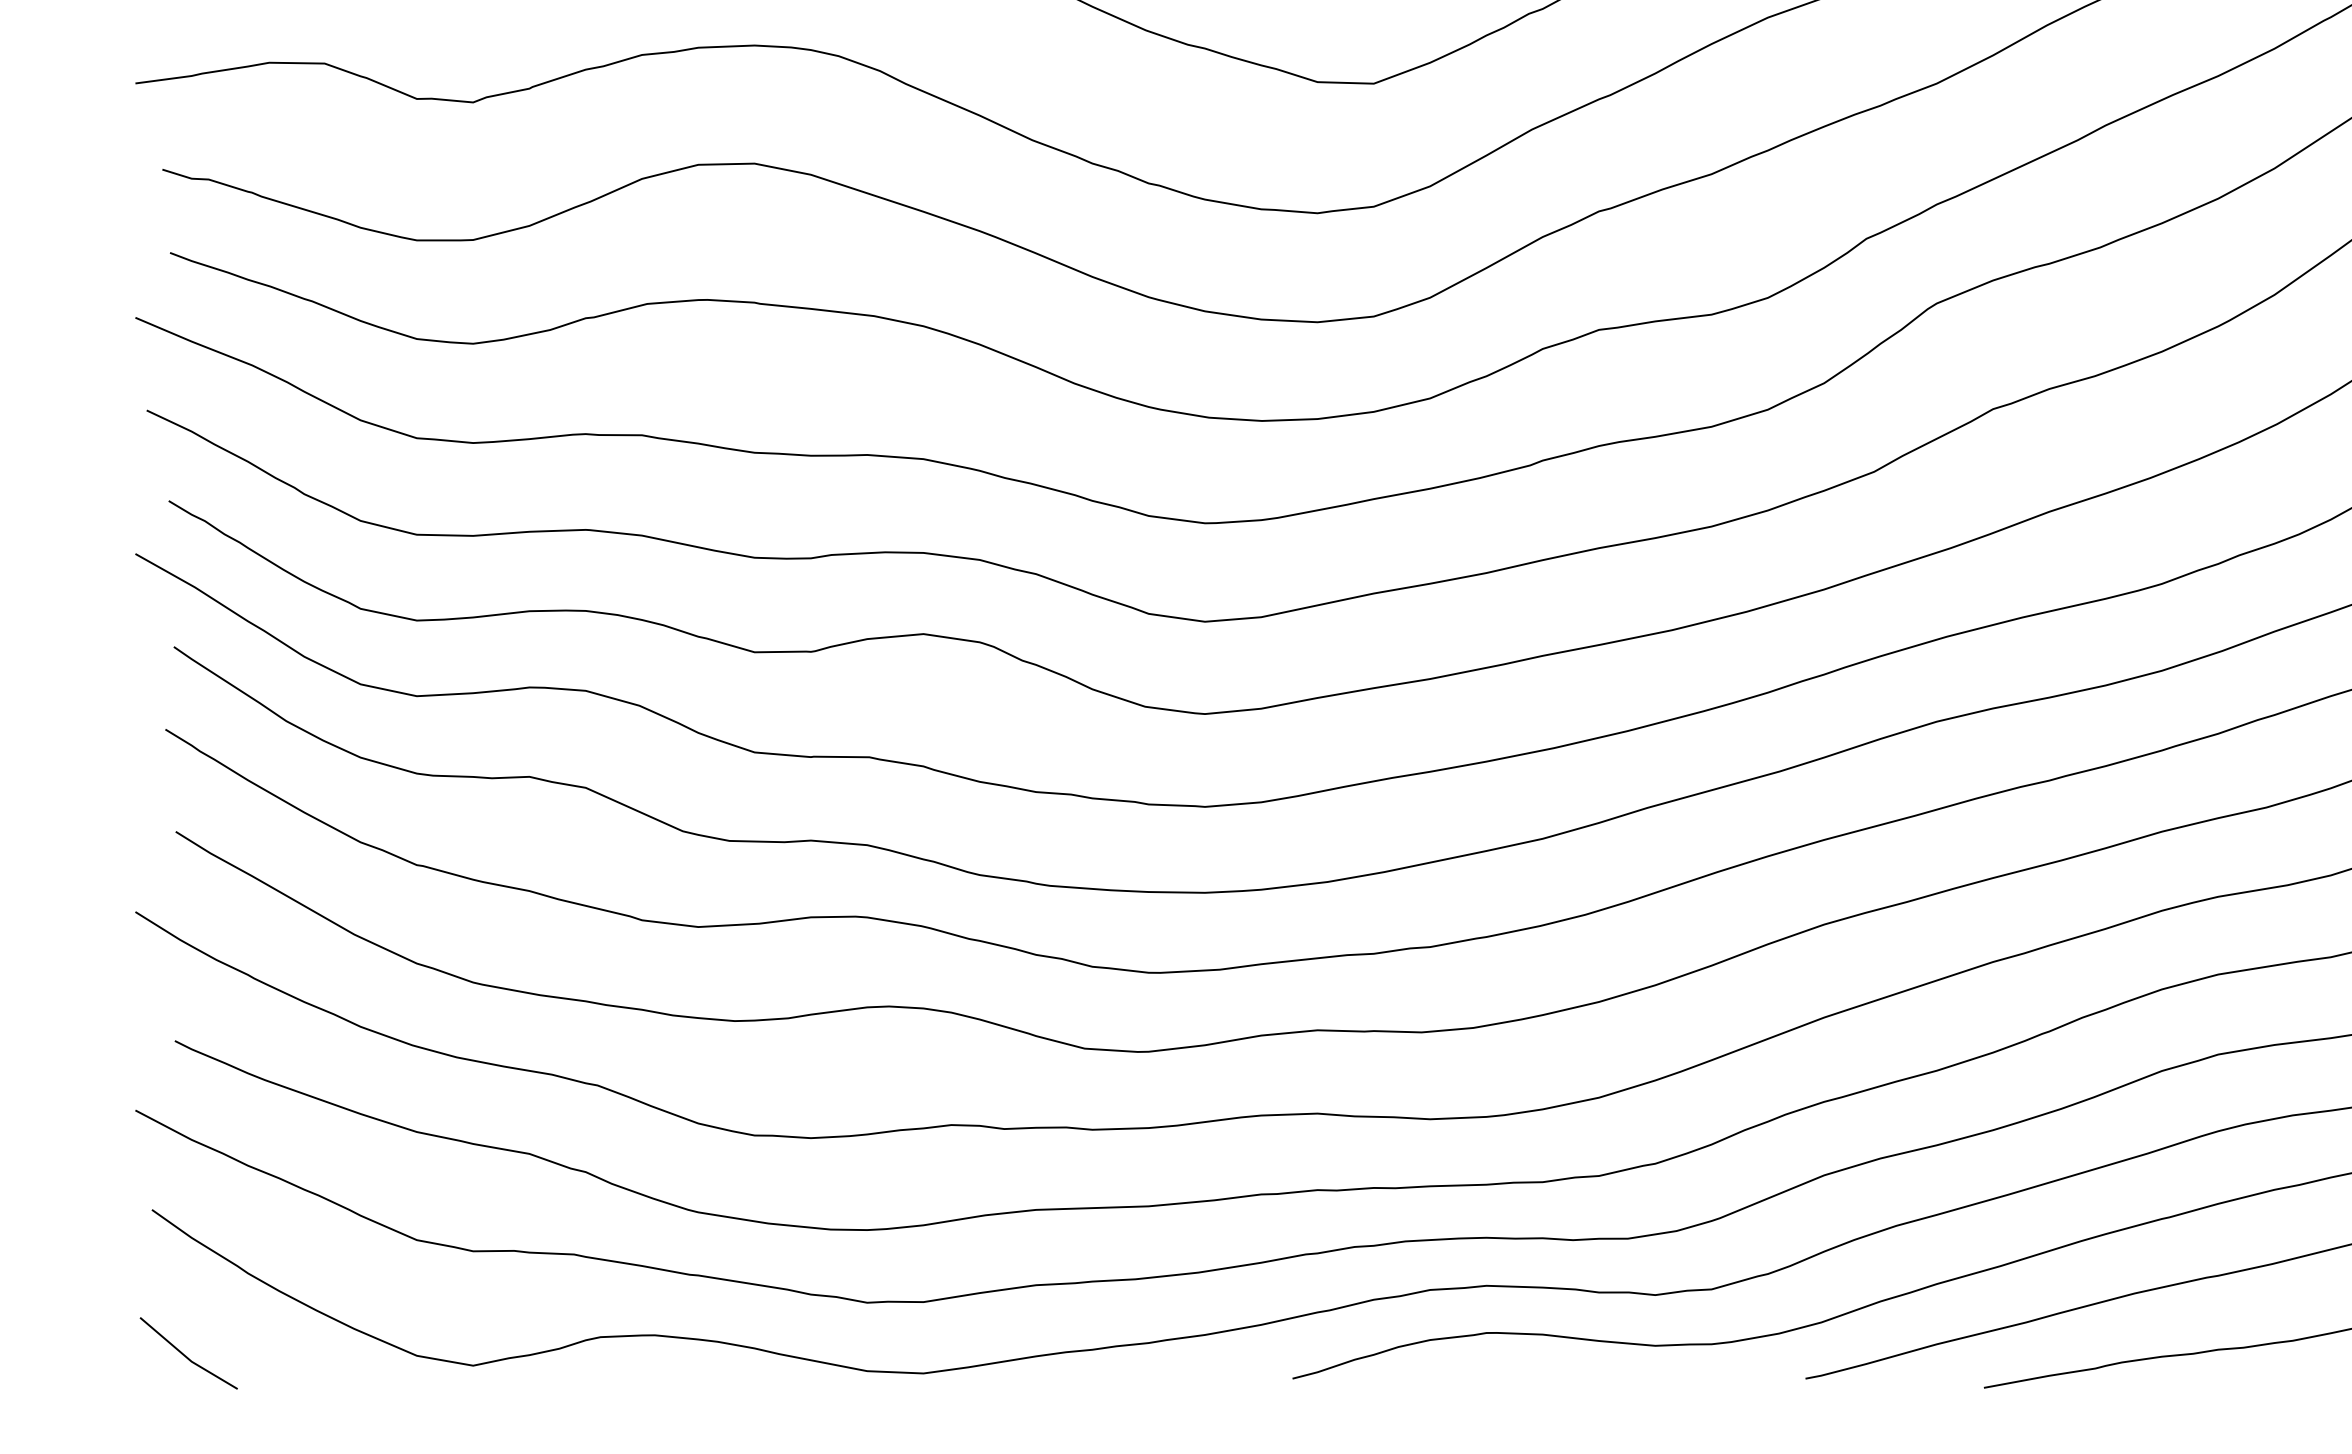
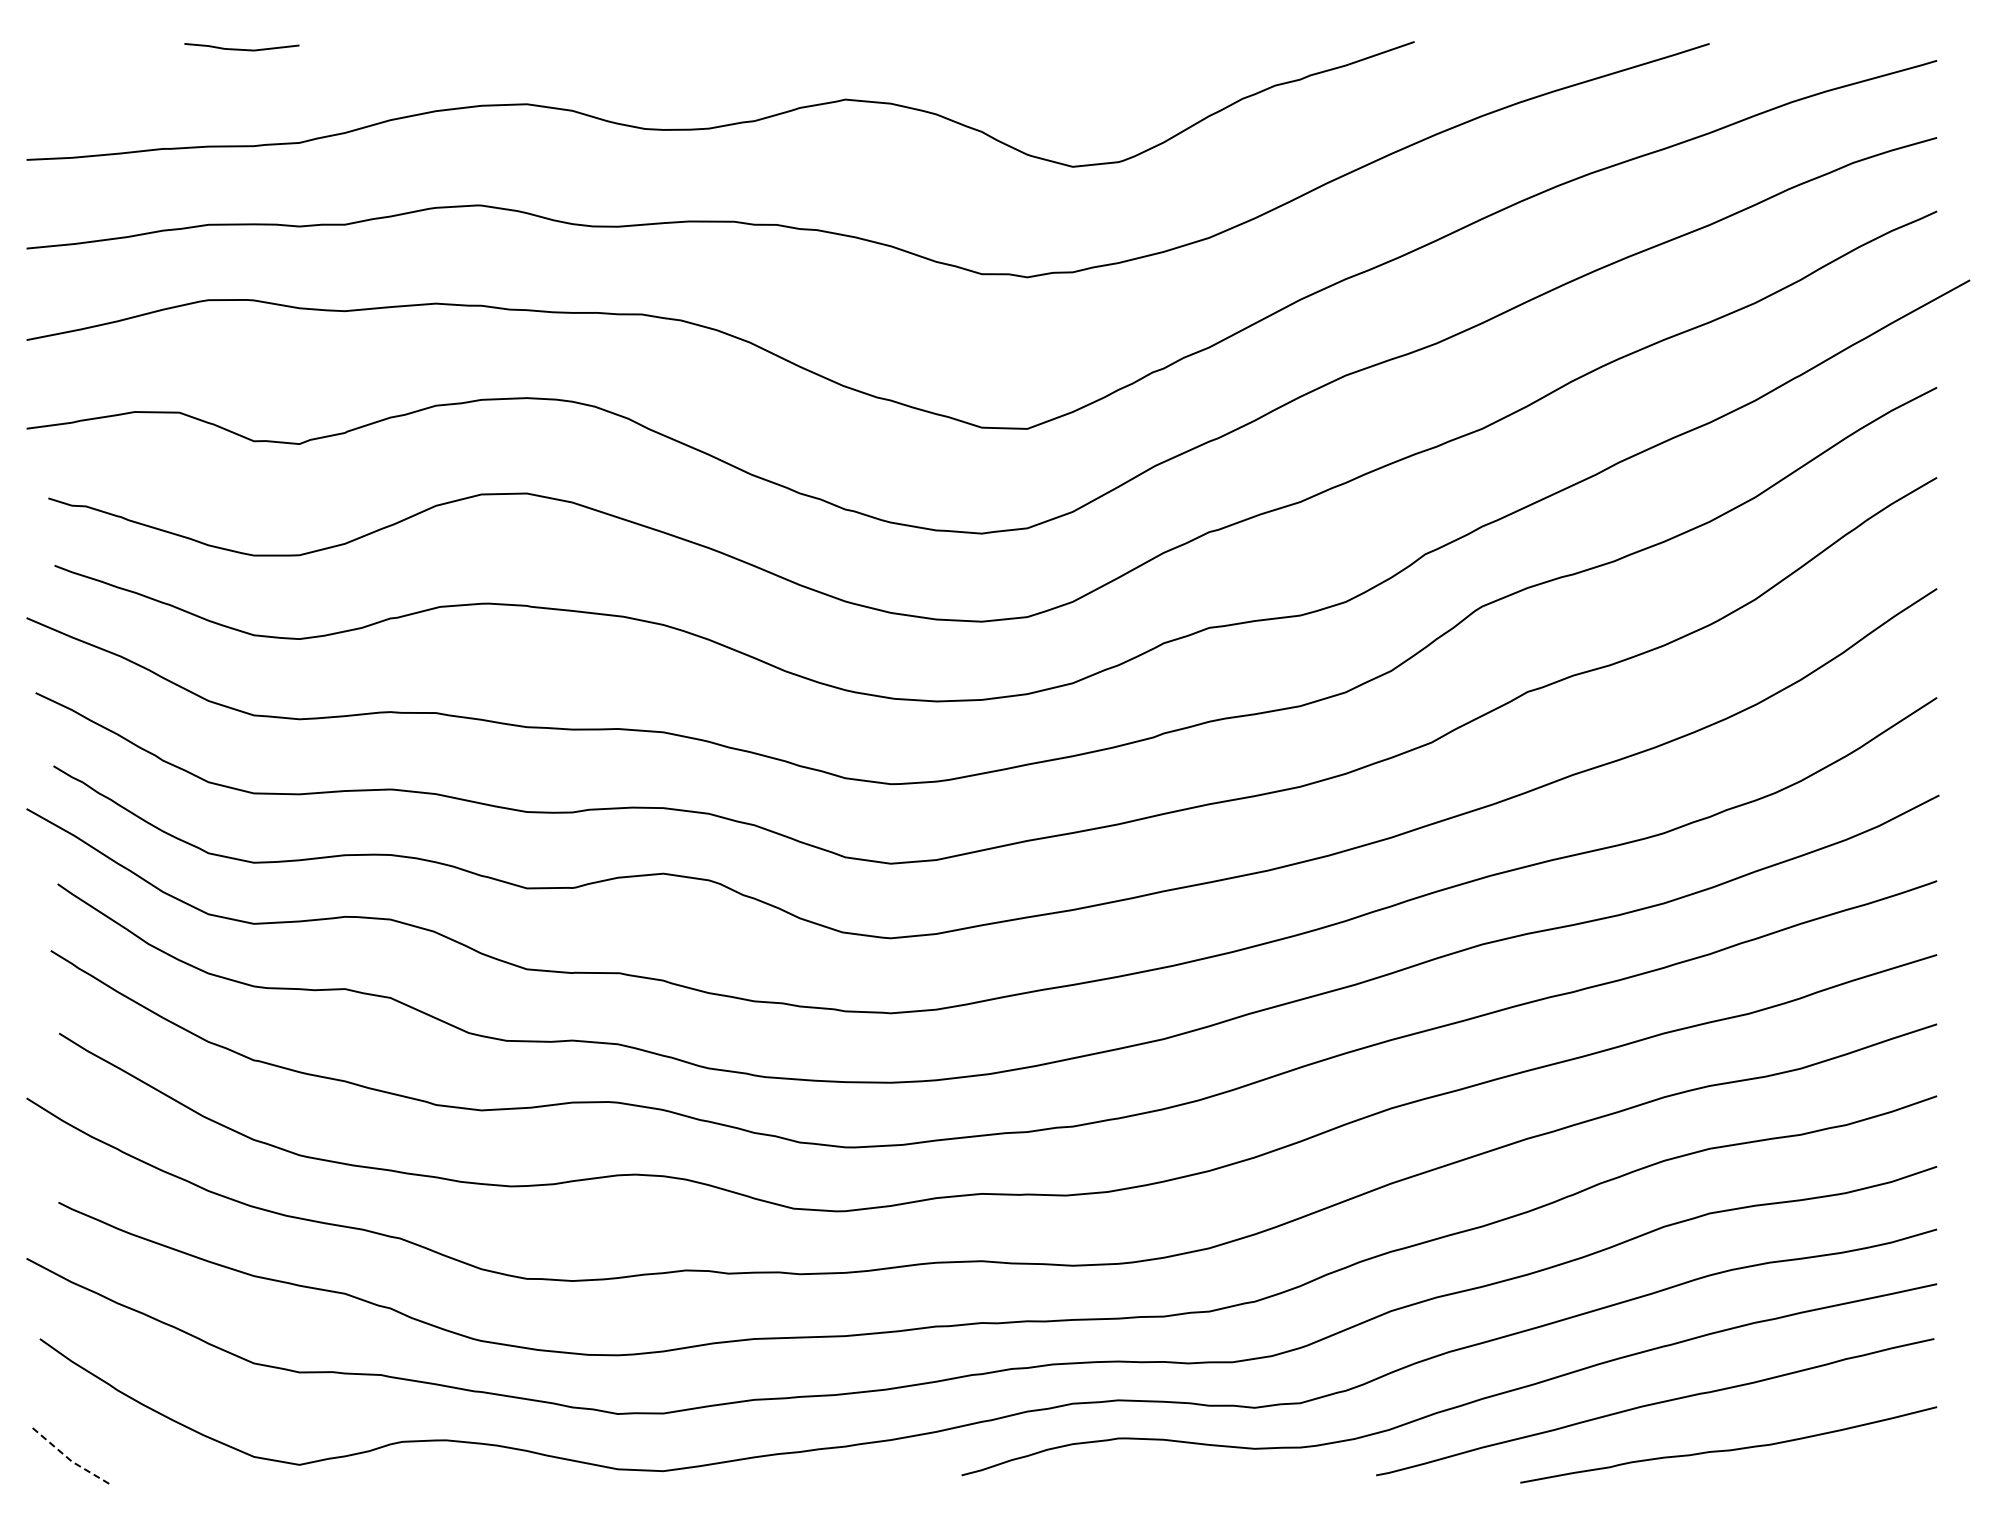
line: (187, 1357) -> (68, 1458), solid -> dashed

